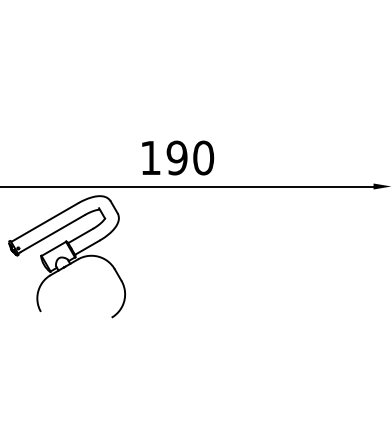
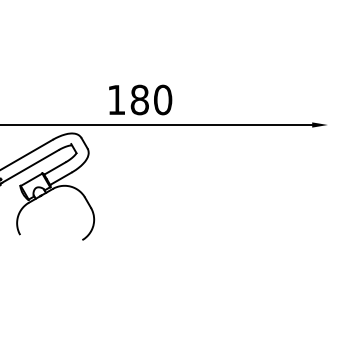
text: (176, 157) -> (139, 99), 190 -> 180

